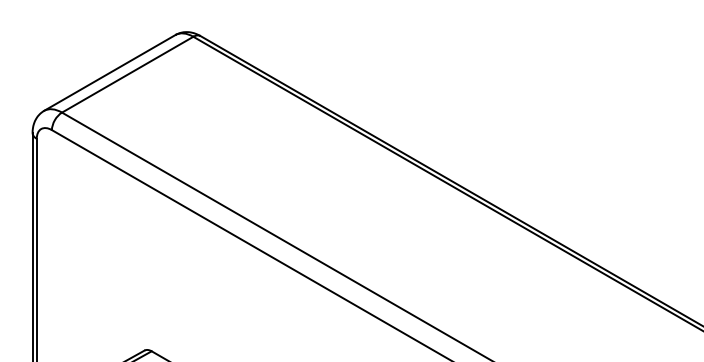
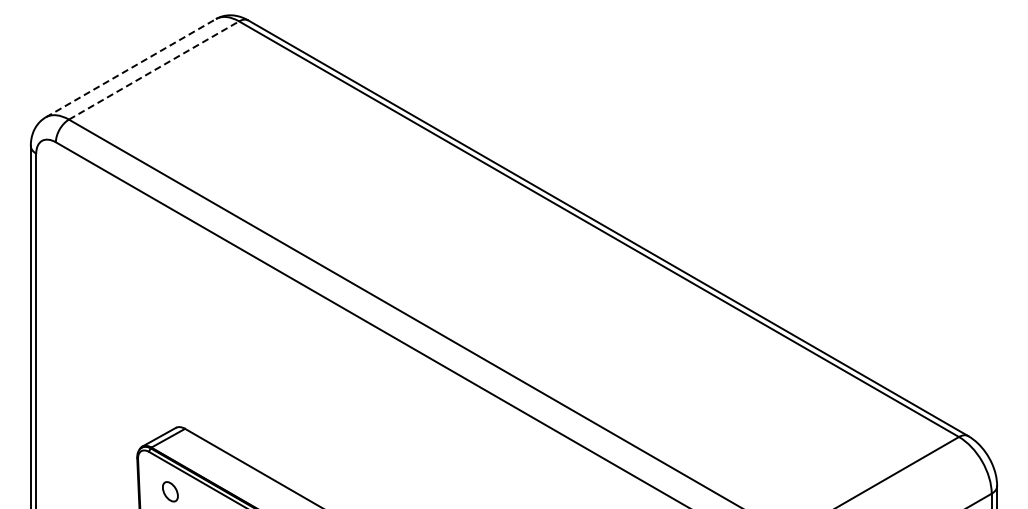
line: (110, 72) -> (131, 67), solid -> dashed
line: (128, 74) -> (154, 70), solid -> dashed

